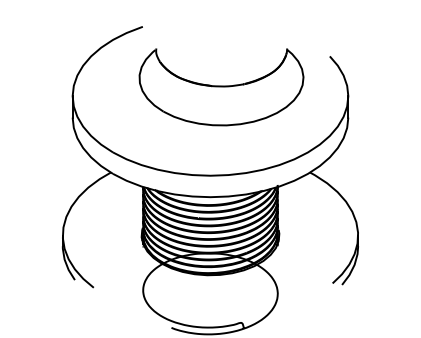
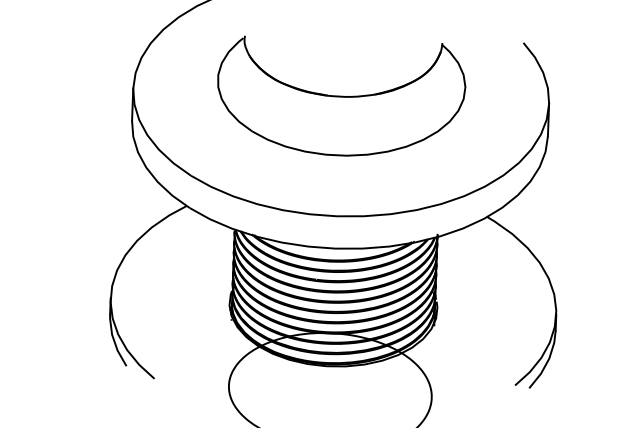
part: (221, 87) -> (341, 98), moved

